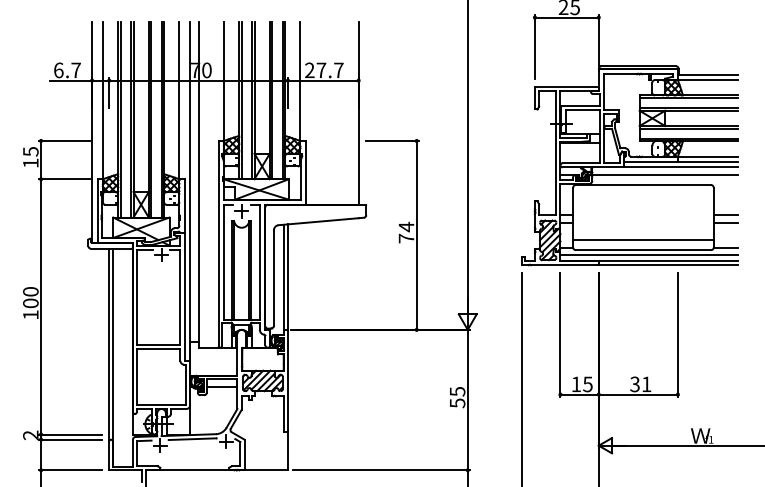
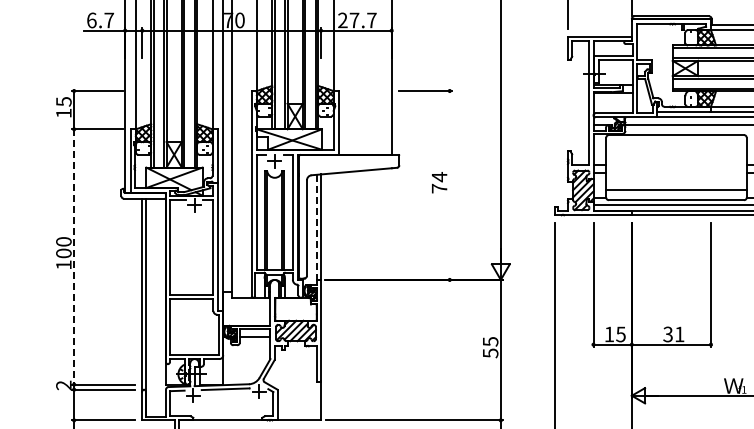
line: (416, 234) -> (449, 184), removed
line: (283, 277) -> (316, 227), solid -> dashed
line: (41, 306) -> (74, 256), solid -> dashed

